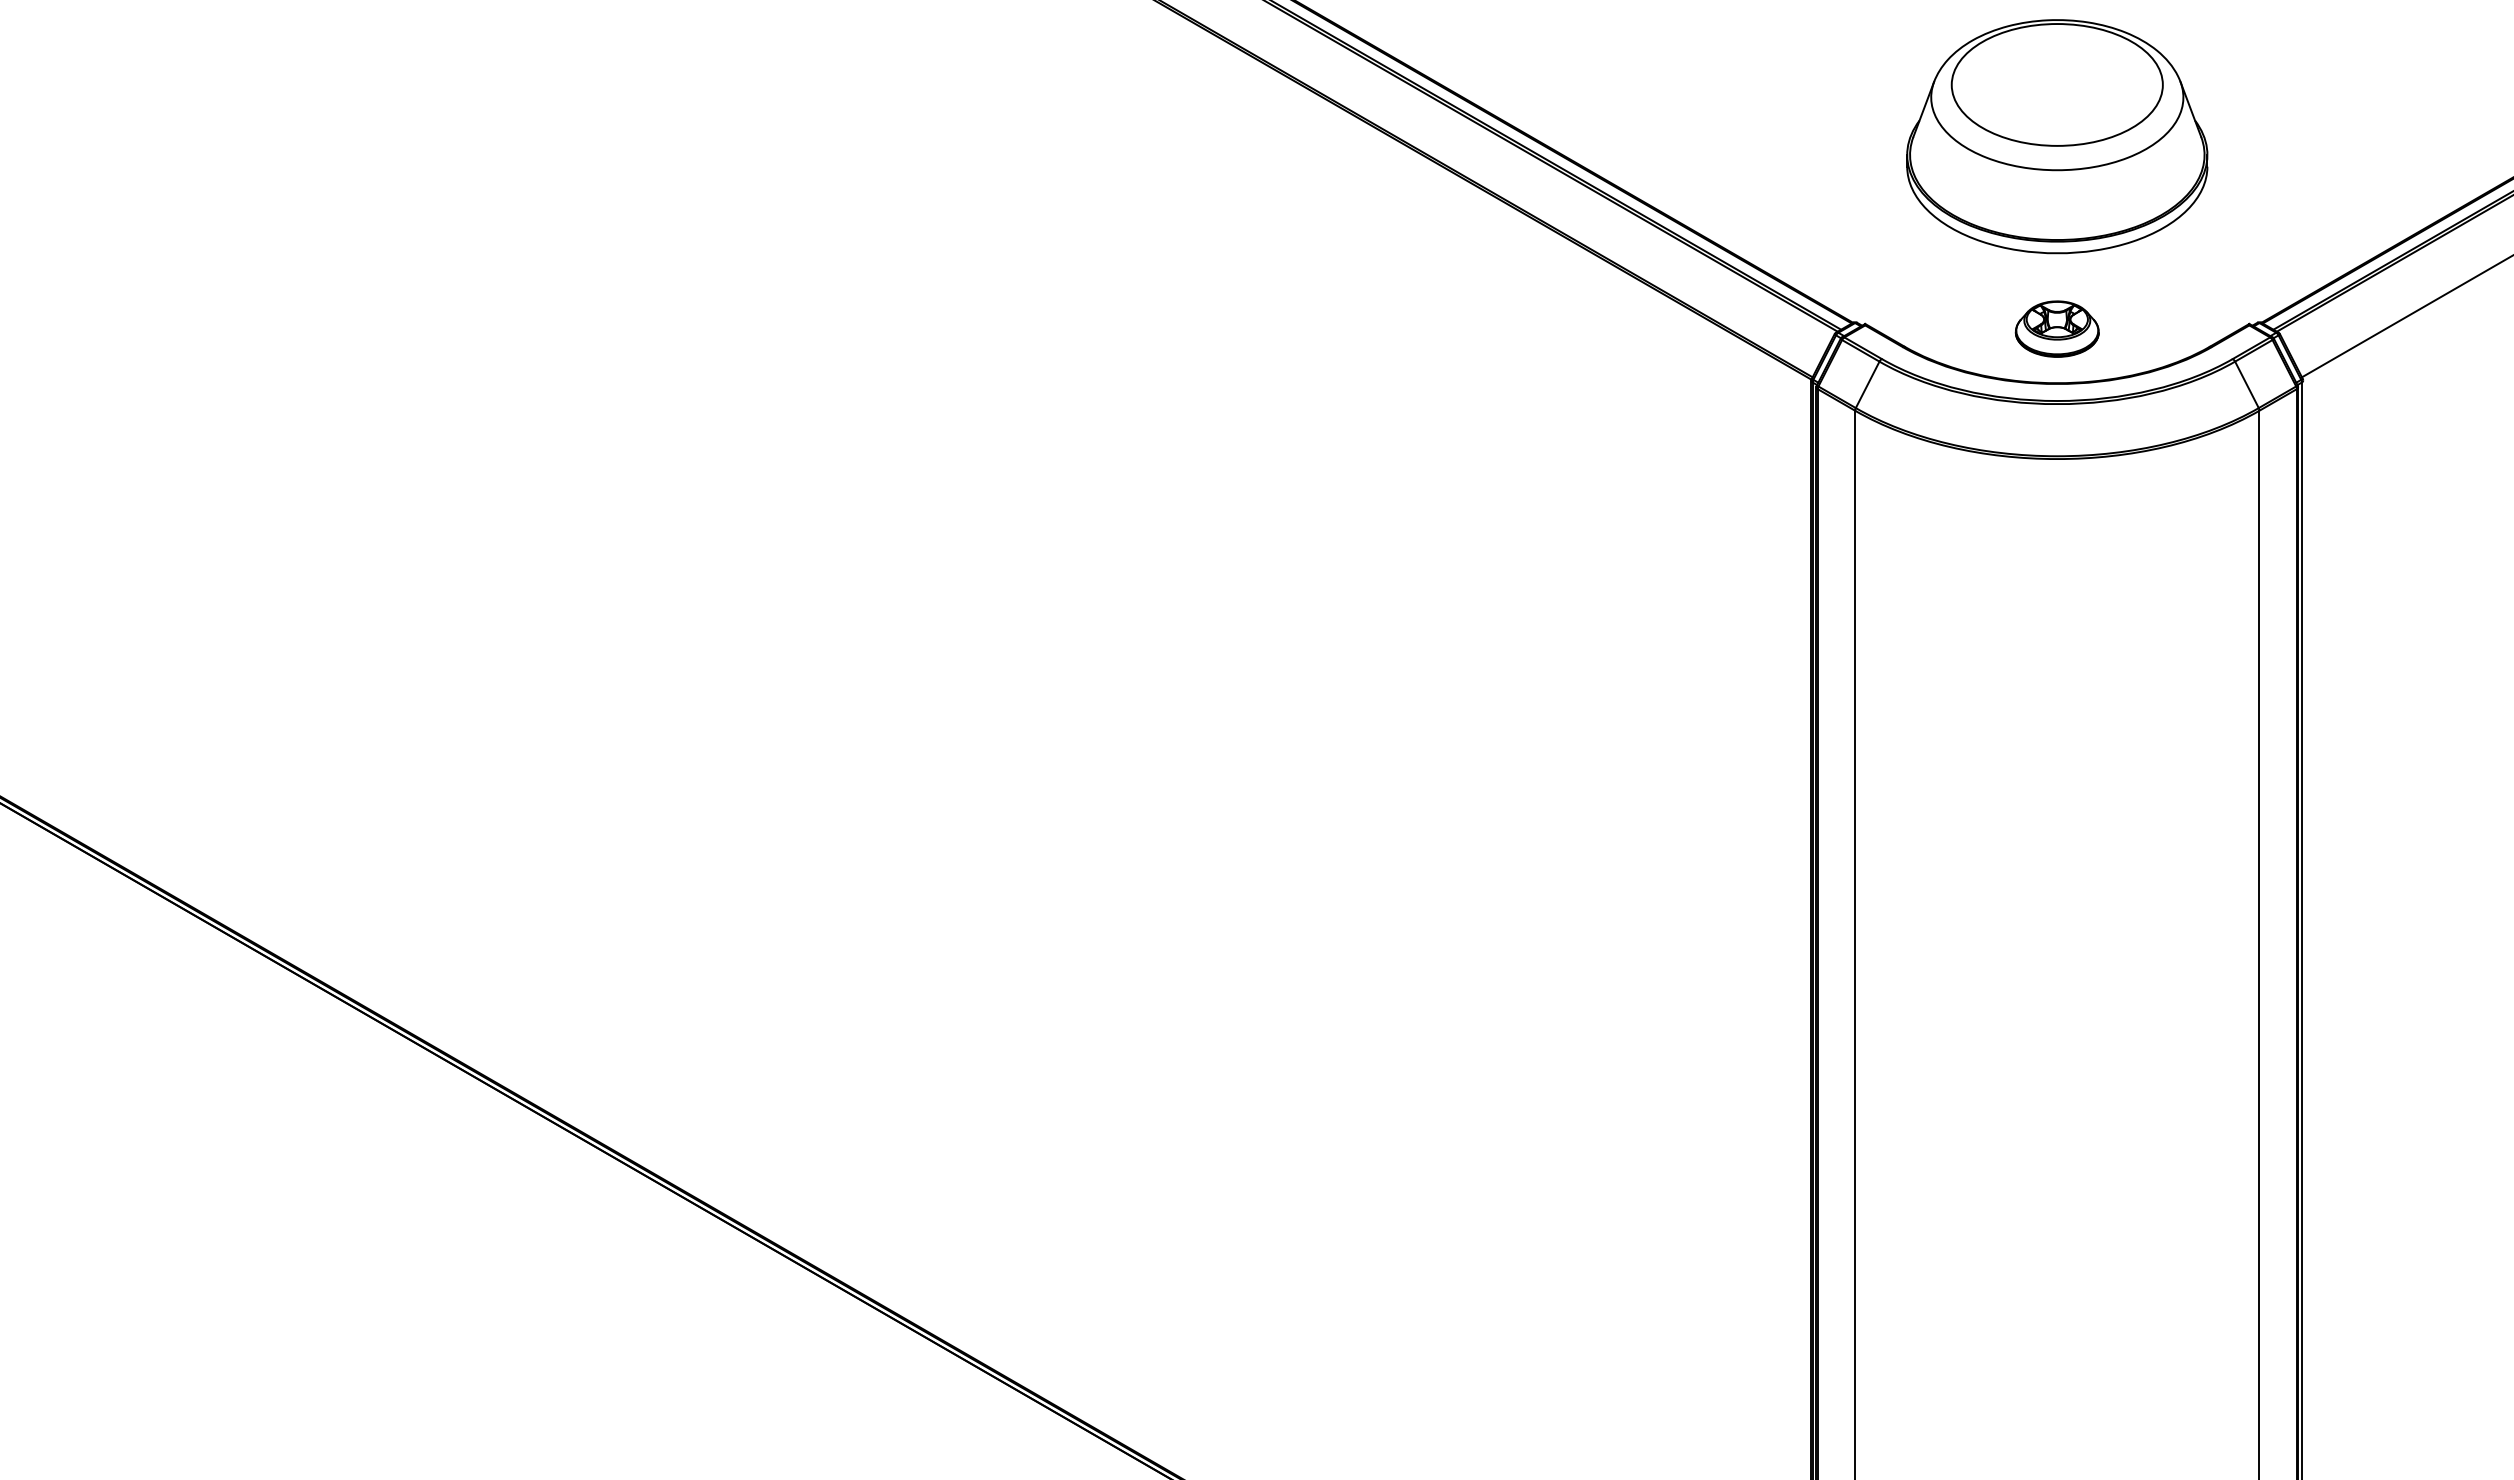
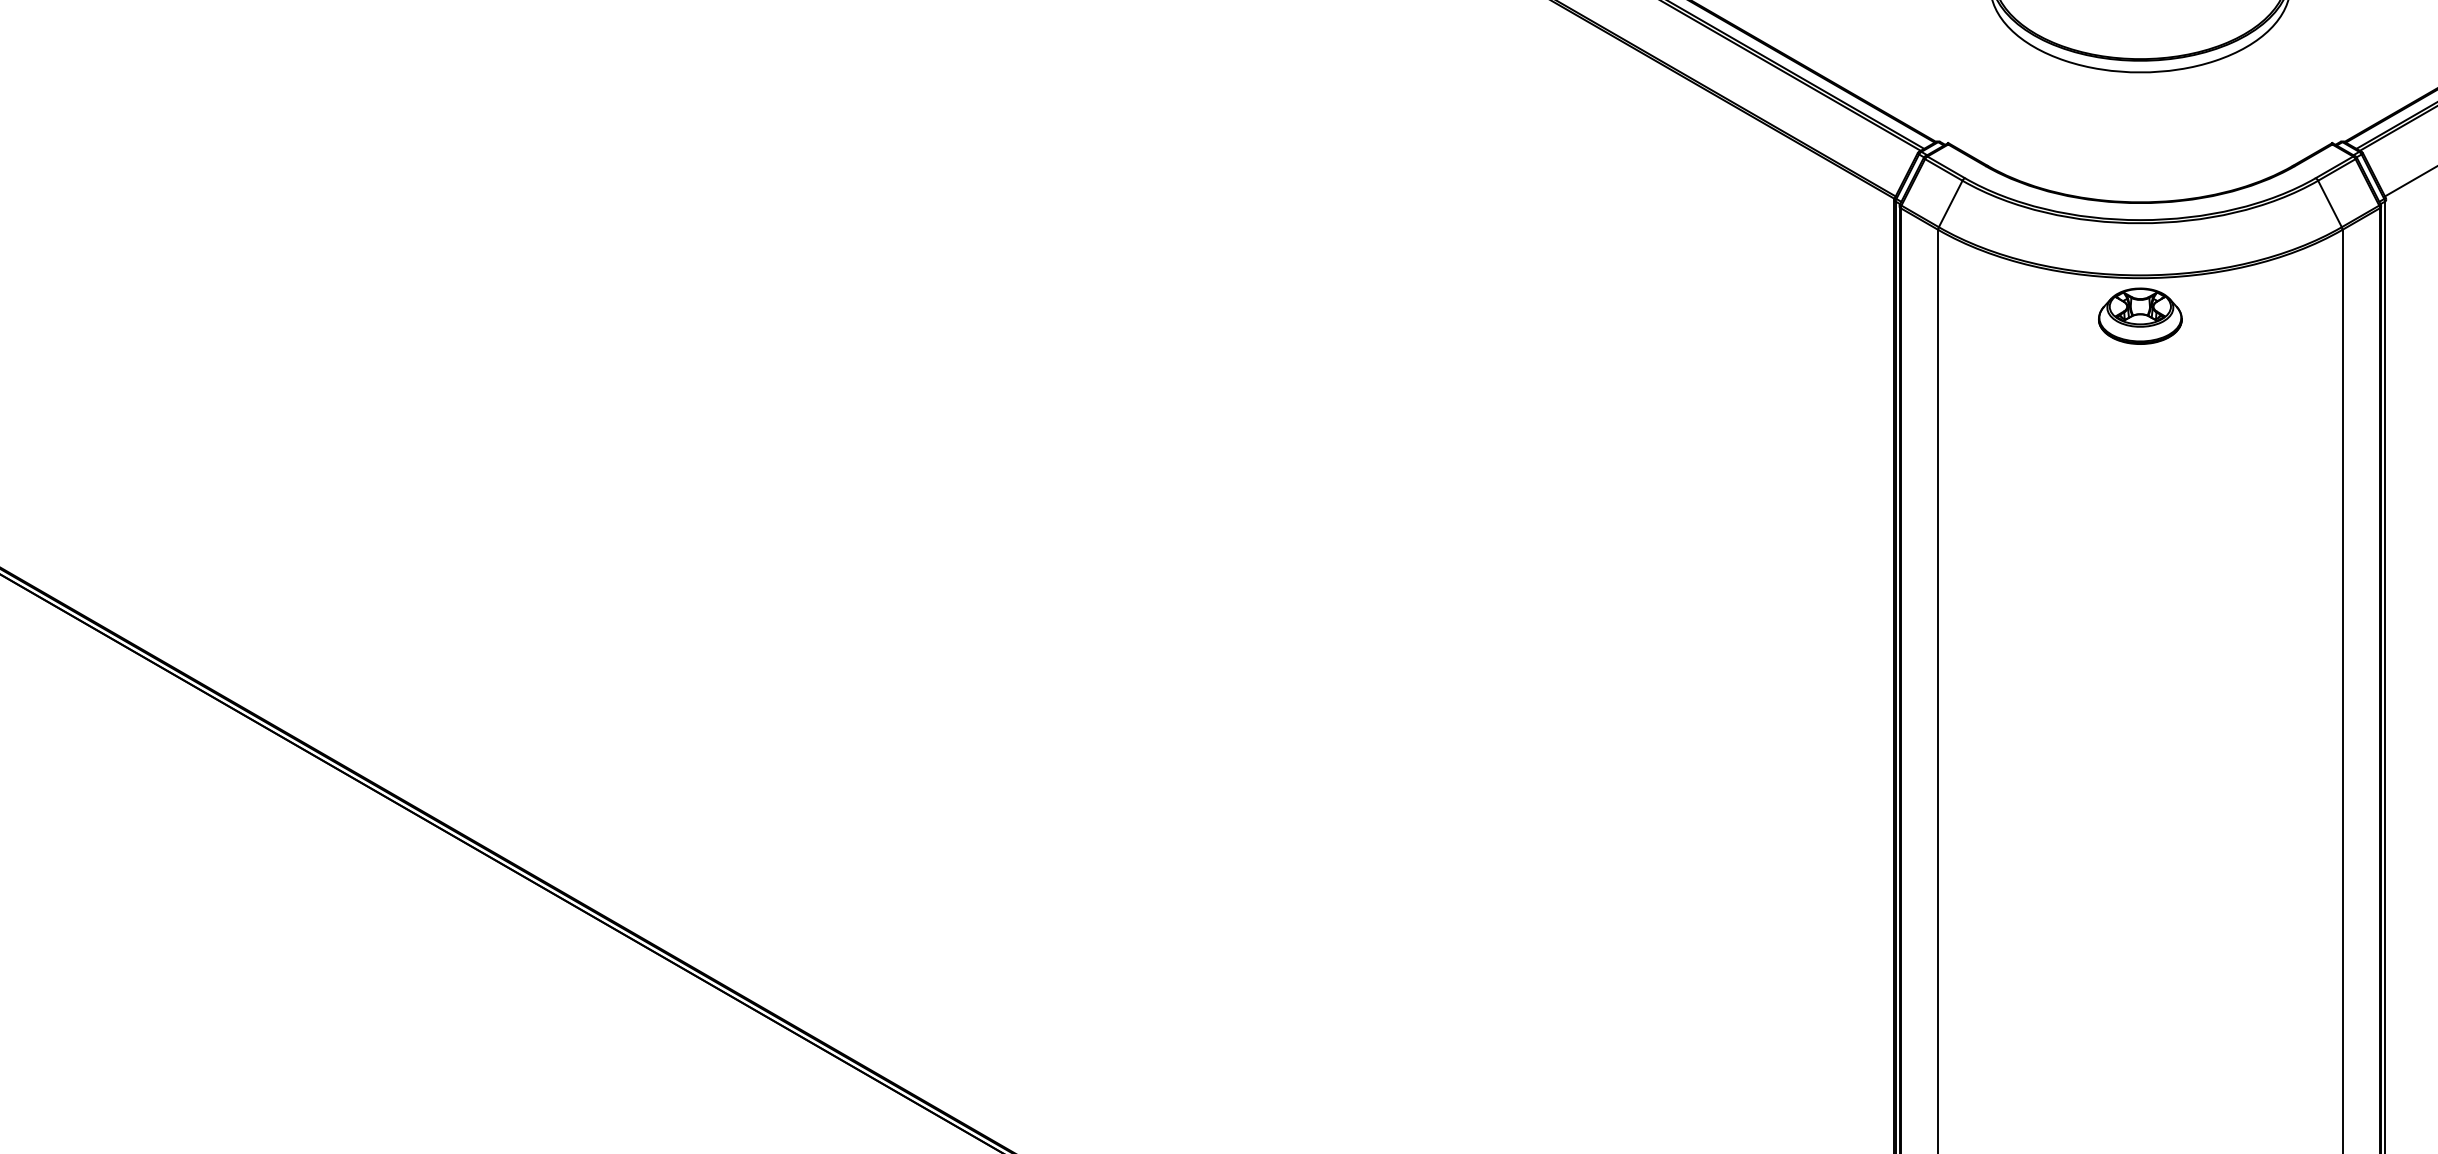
part: (2056, 328) -> (2139, 315), moved

